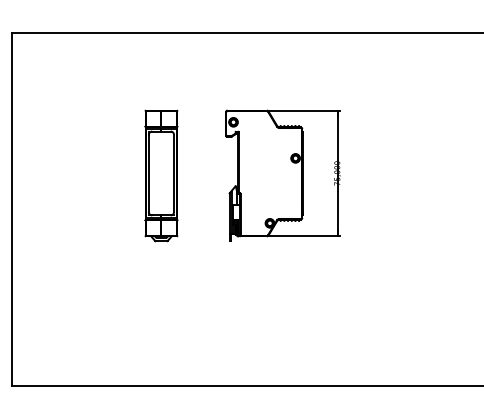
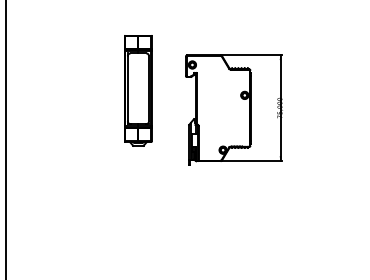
part: (161, 175) -> (138, 90), moved

